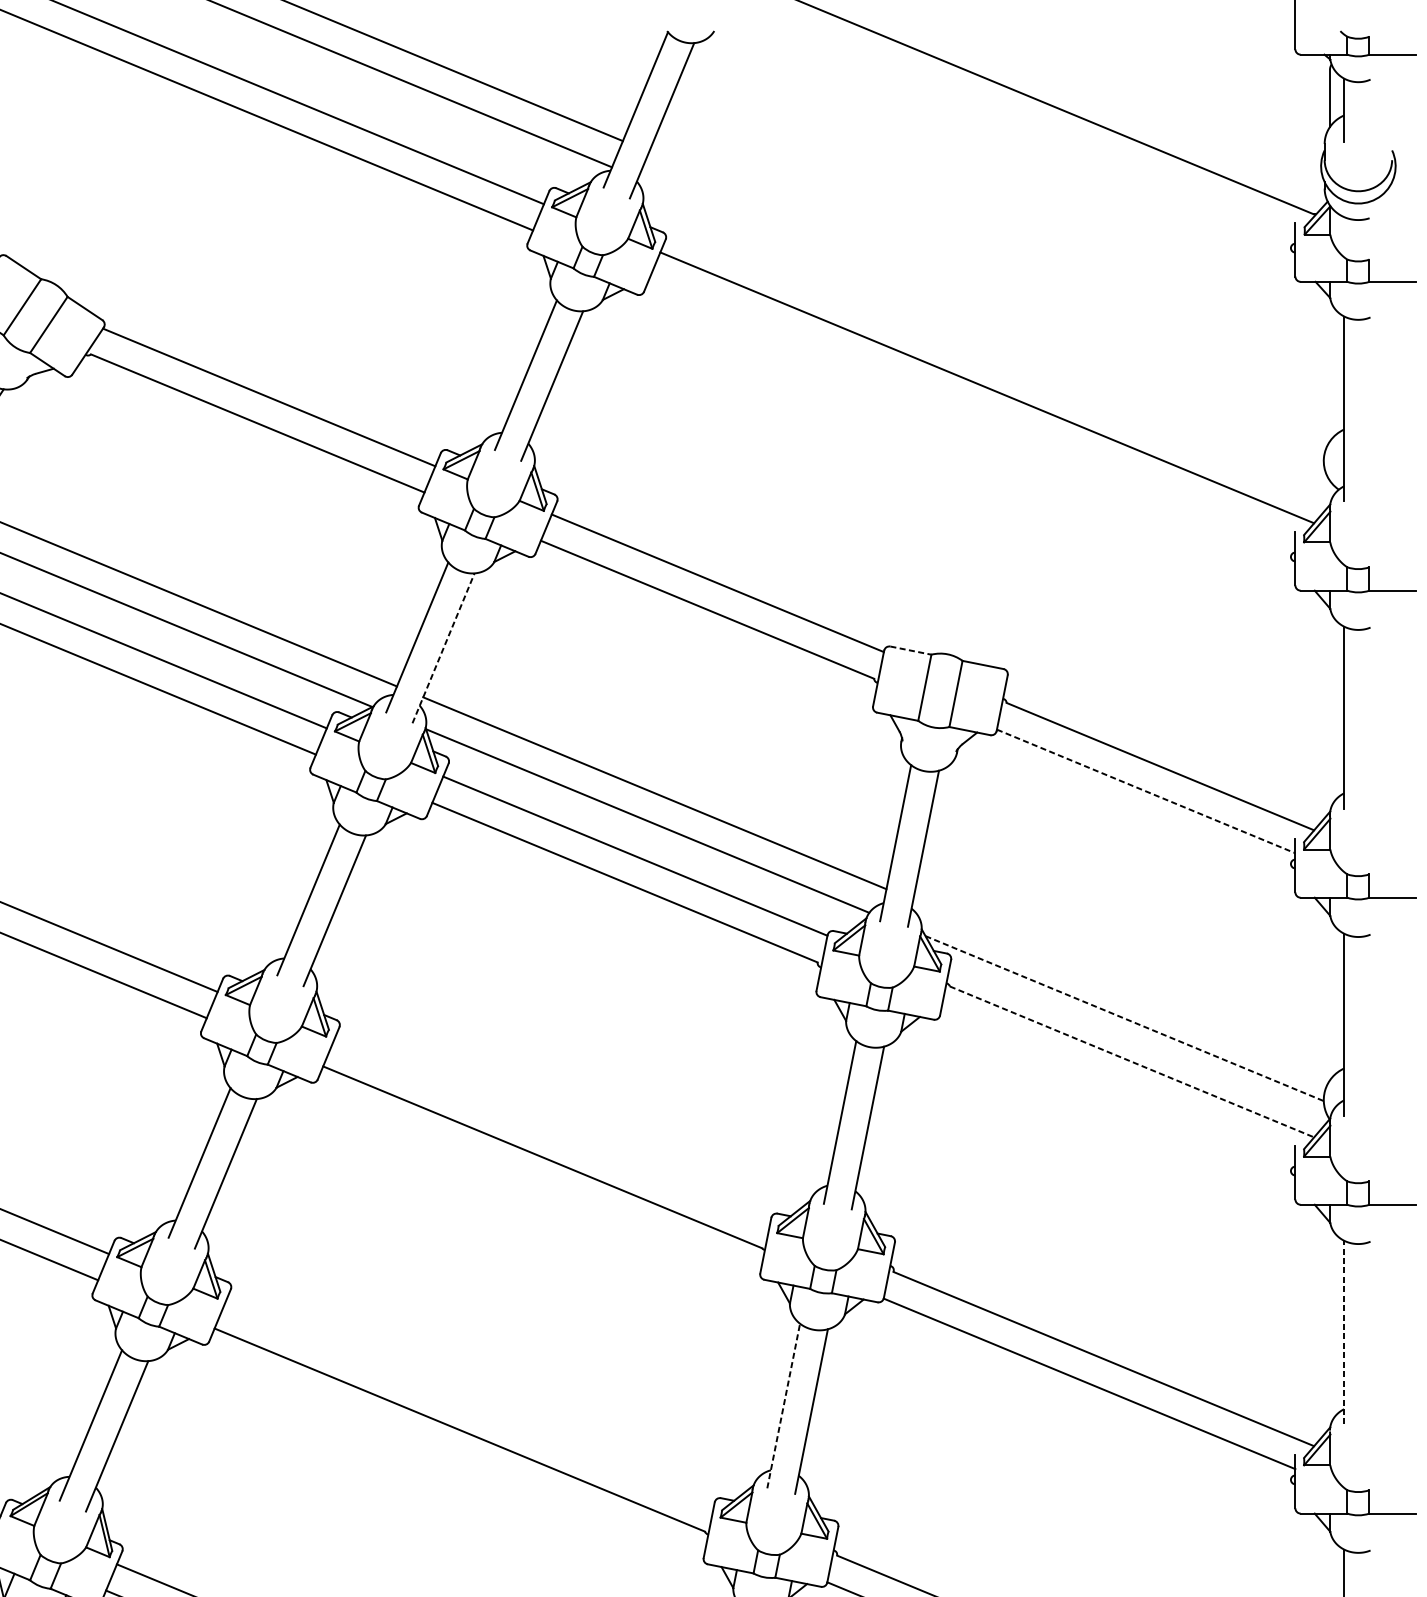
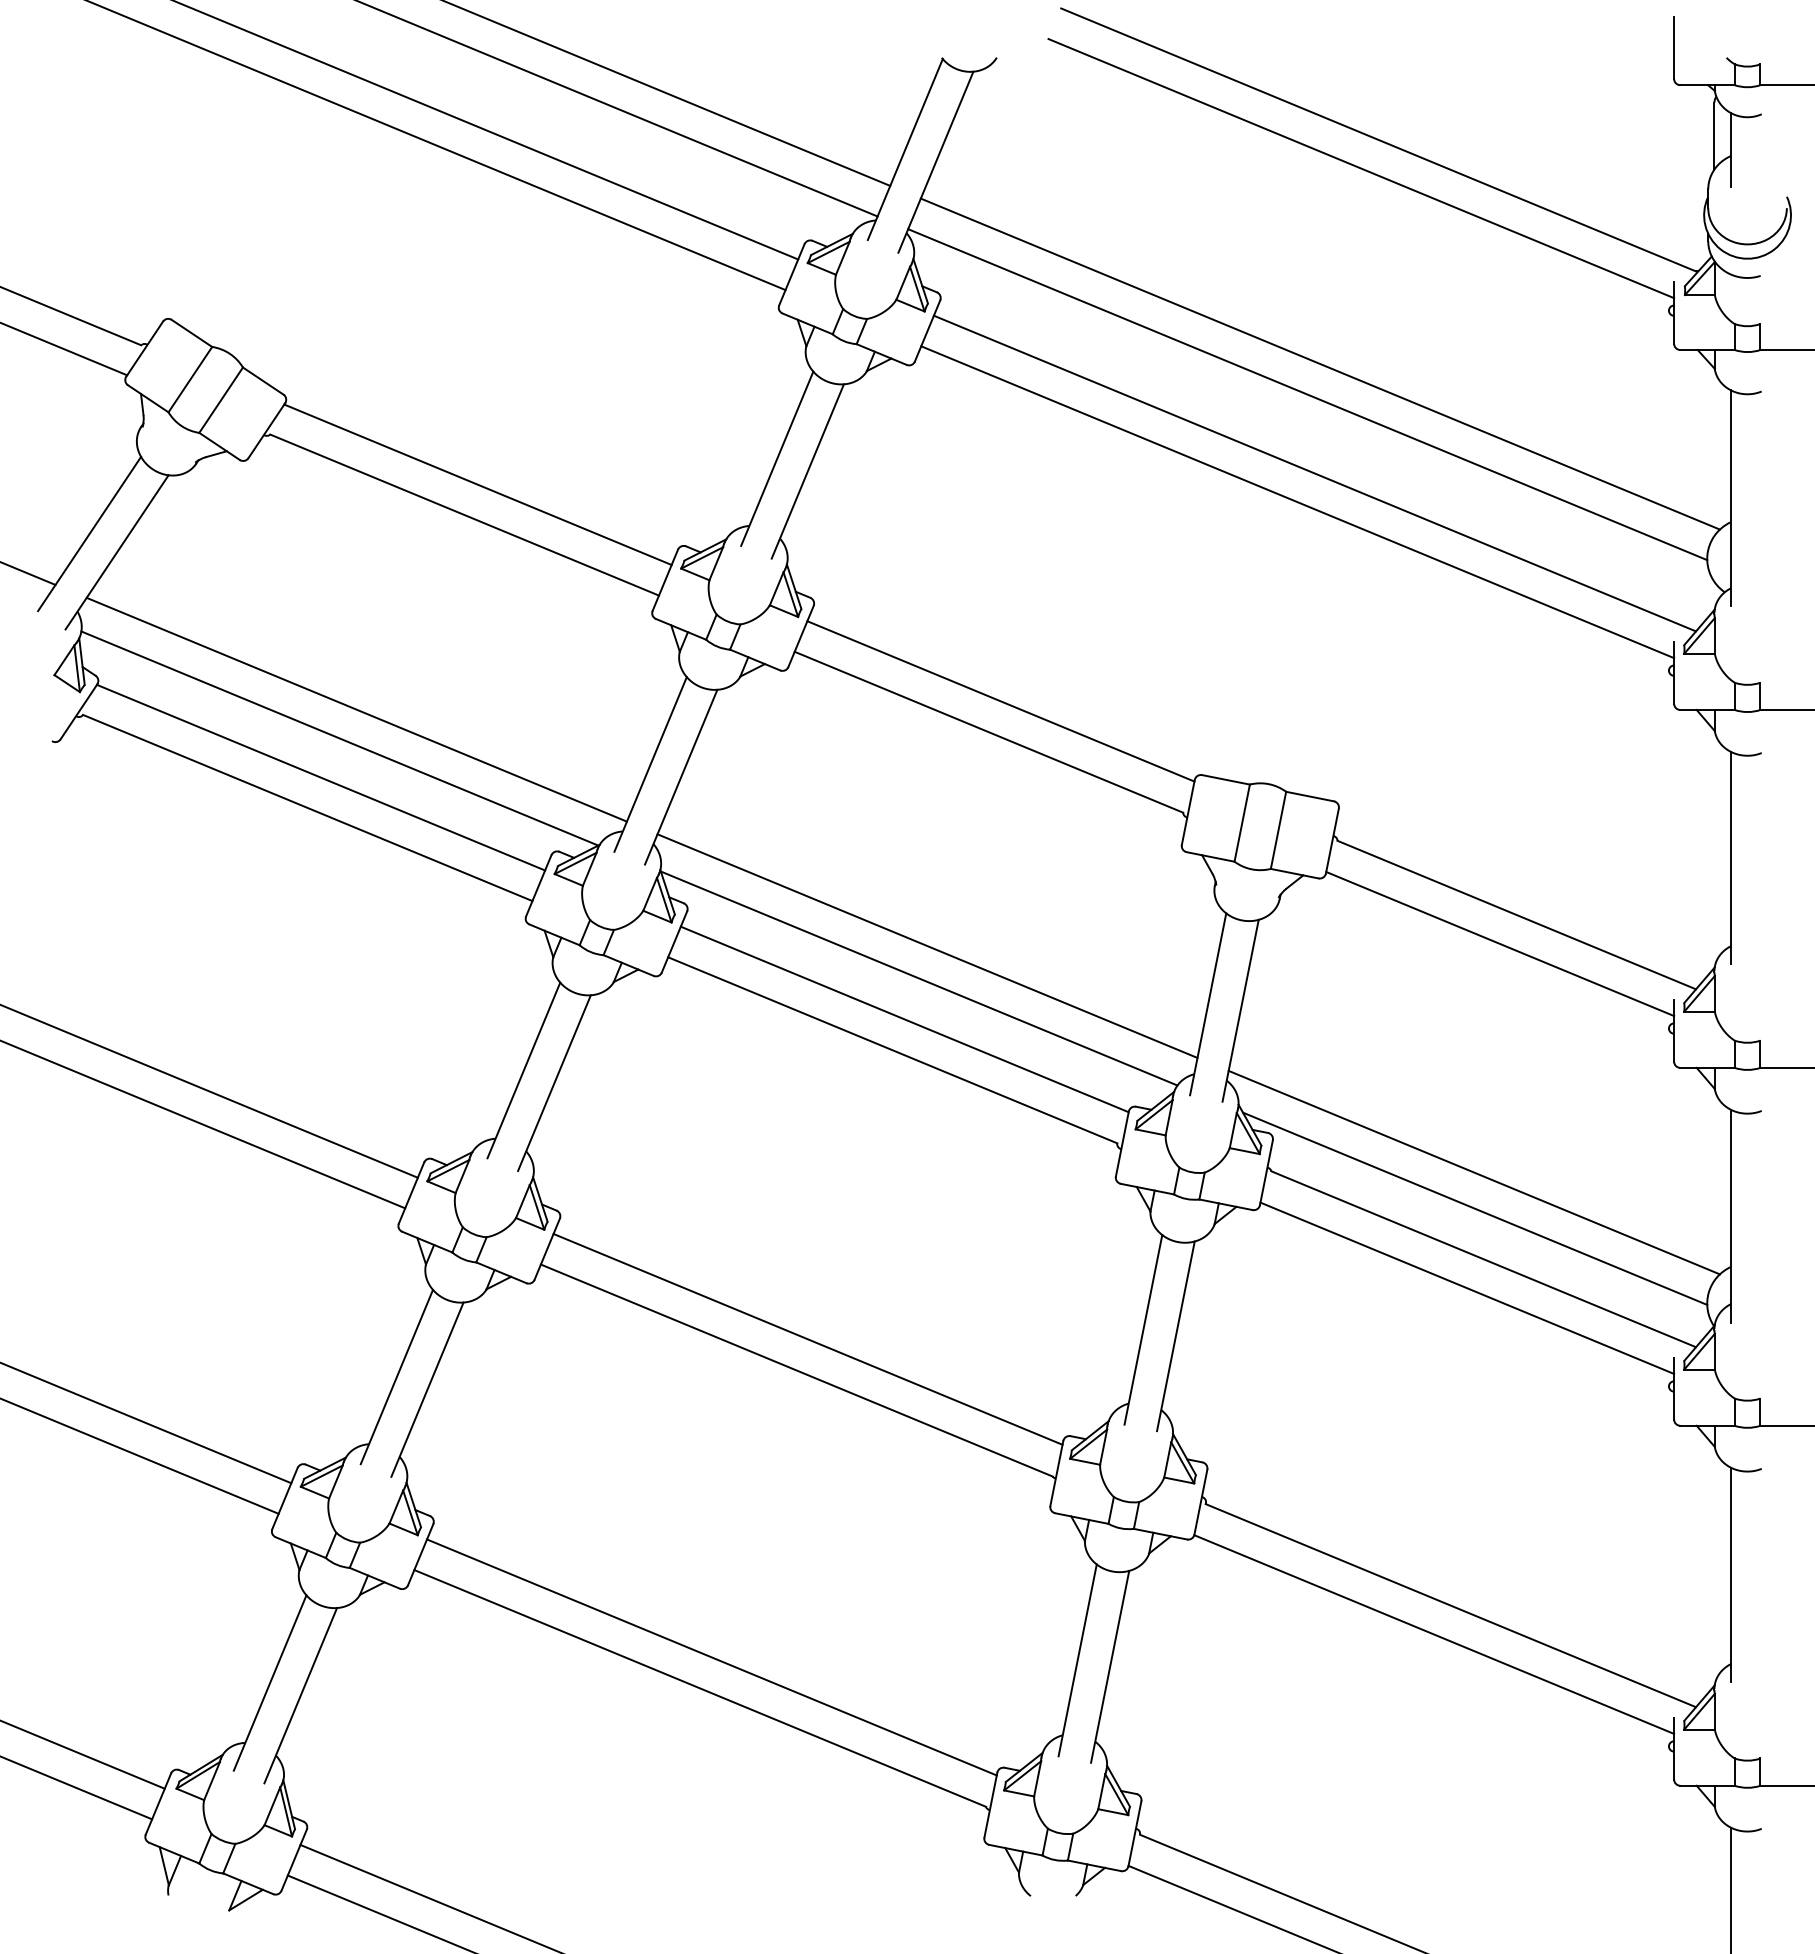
line: (1027, 126) -> (1361, 168), added
line: (991, 293) -> (1319, 363), added
line: (980, 320) -> (1307, 394), added
line: (972, 412) -> (1297, 502), added
line: (443, 648) -> (681, 777), dashed -> solid
line: (911, 650) -> (1226, 779), dashed -> solid
line: (1146, 791) -> (1500, 944), dashed -> solid
line: (1123, 987) -> (1473, 1172), added
line: (1124, 1018) -> (1475, 1208), dashed -> solid
line: (1131, 1062) -> (1483, 1259), dashed -> solid
line: (1118, 1086) -> (1467, 1287), added
line: (551, 1129) -> (807, 1338), added
line: (1344, 1332) -> (1731, 1574), dashed -> solid
line: (469, 1403) -> (711, 1657), added
line: (783, 1406) -> (1077, 1660), dashed -> solid

